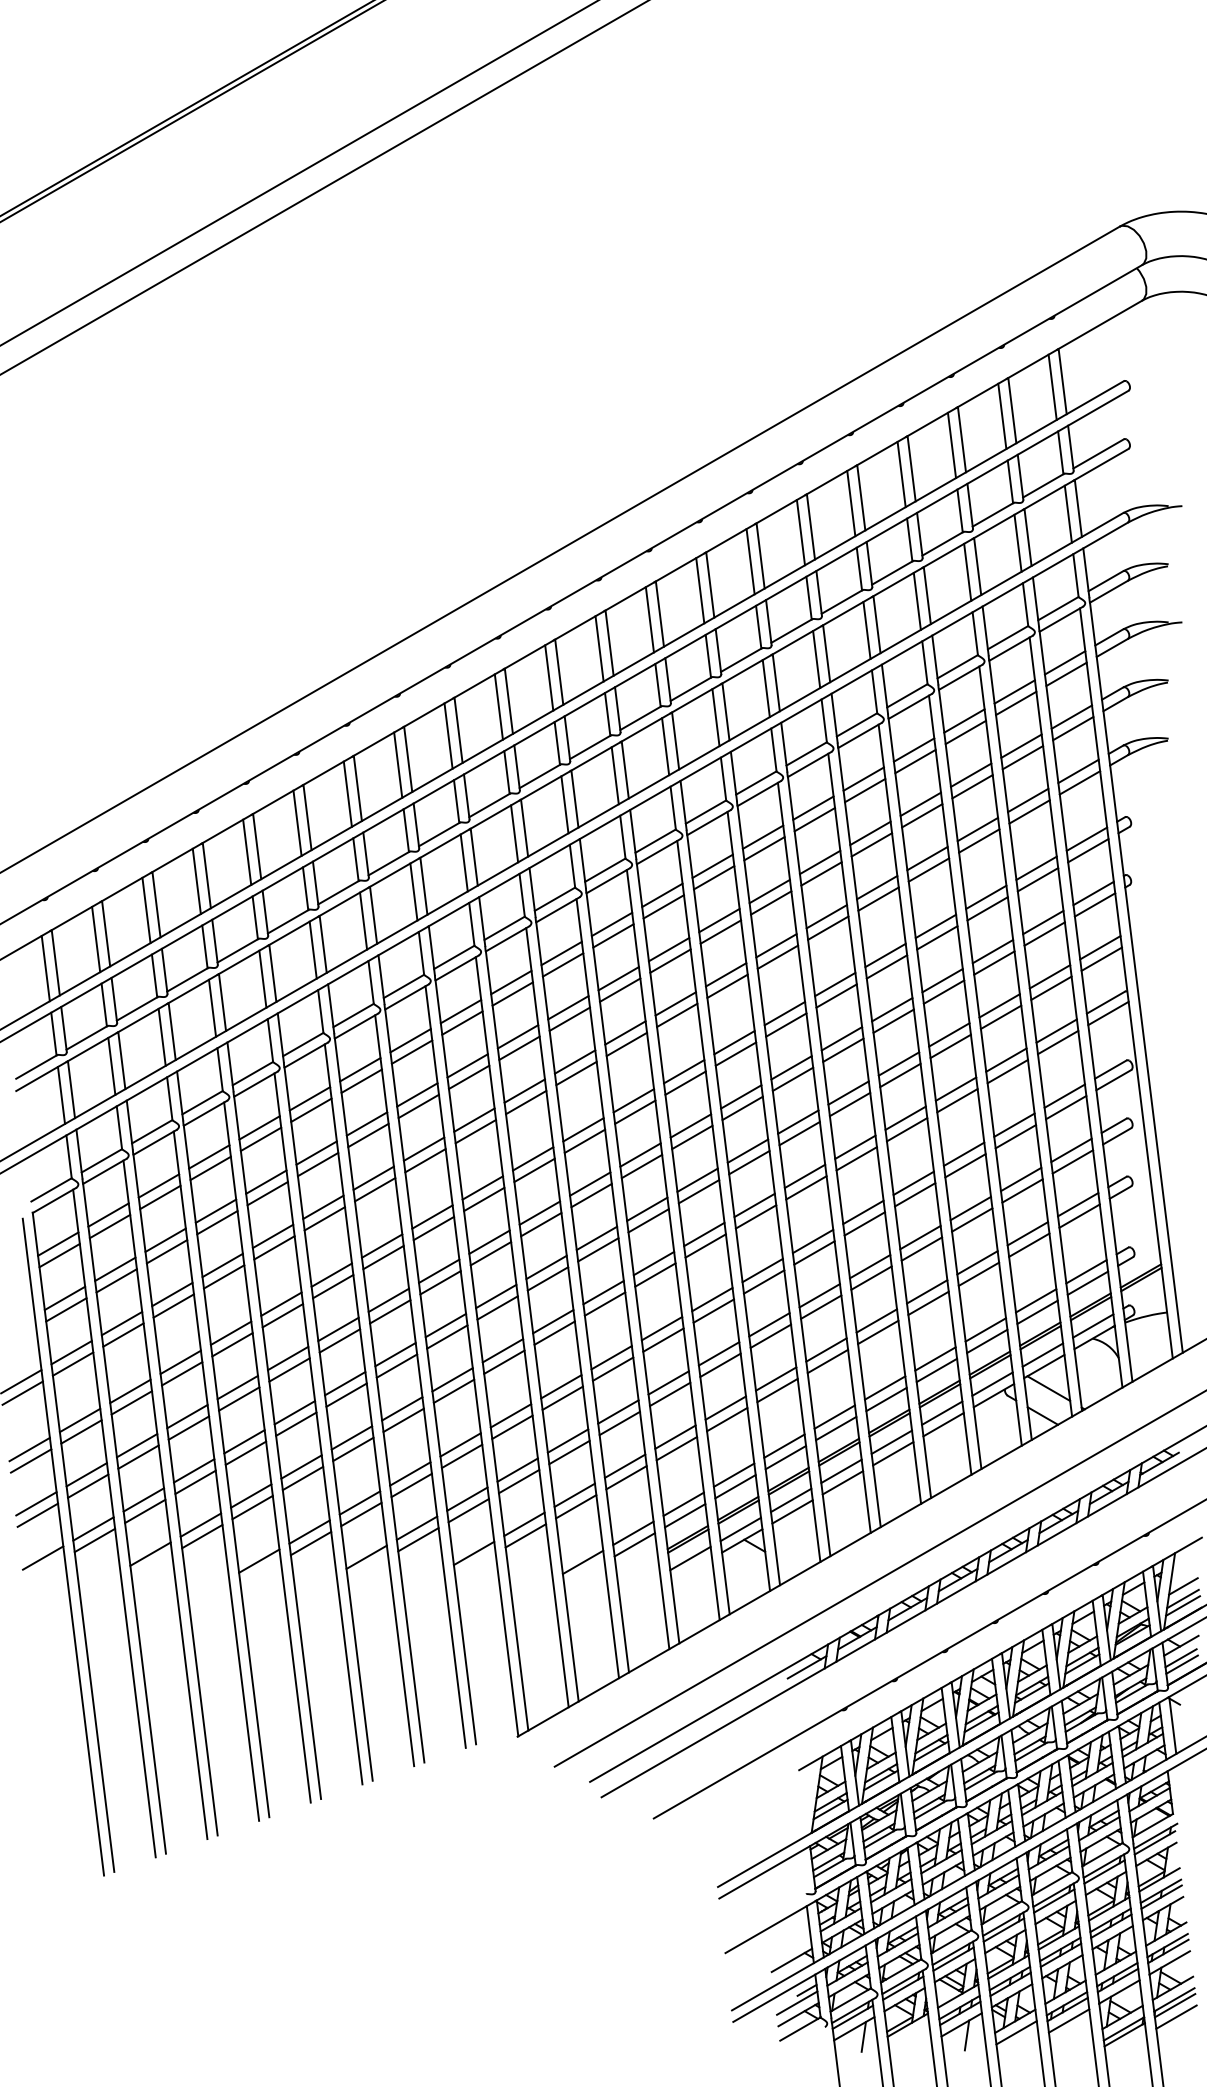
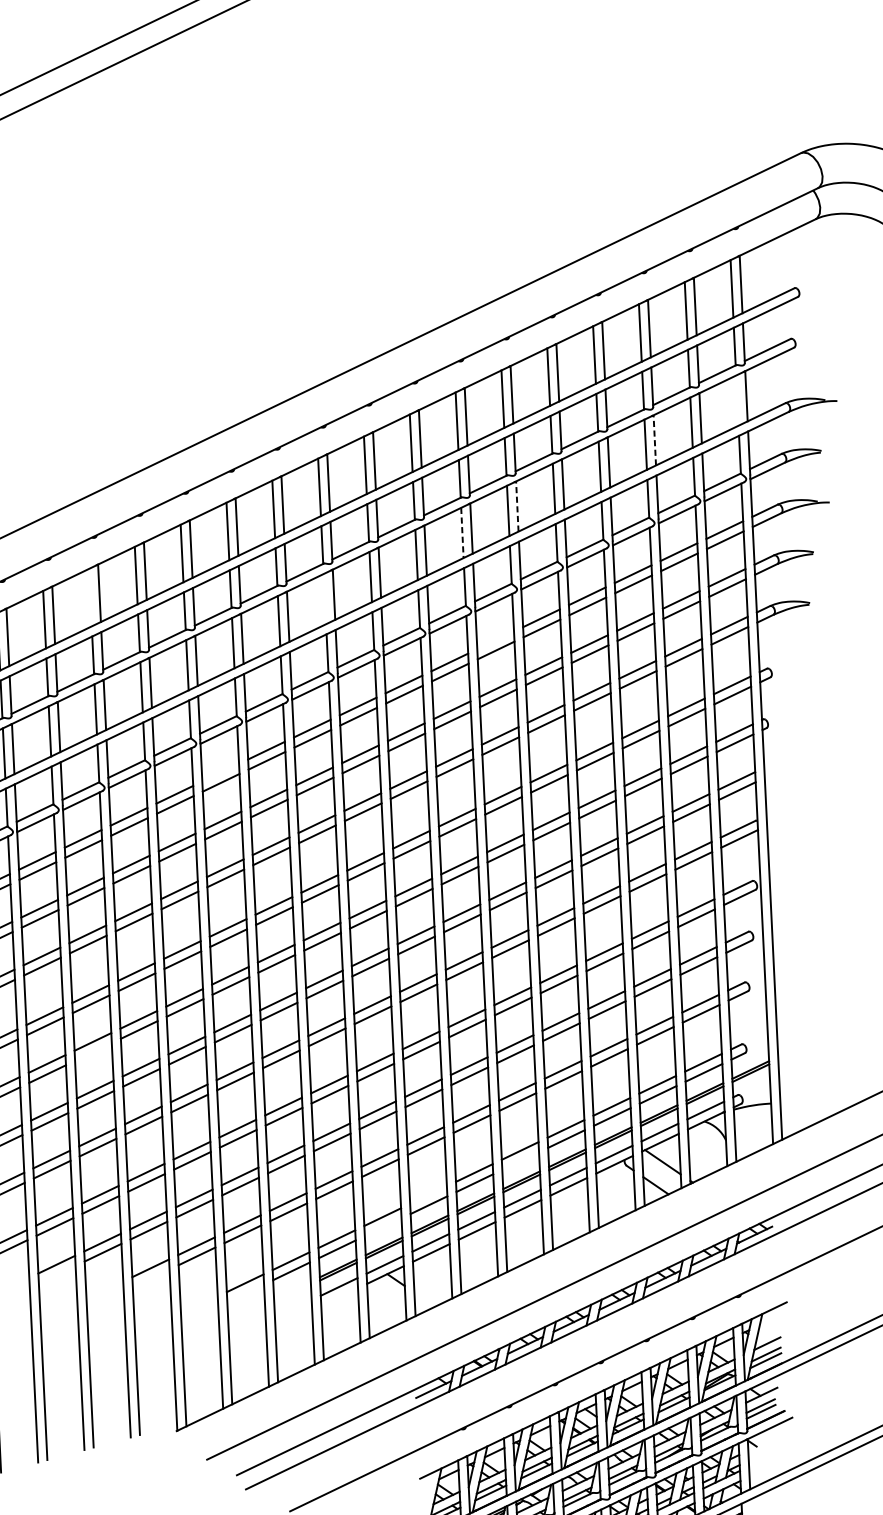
line: (1067, 513) -> (736, 399), removed
line: (977, 566) -> (654, 440), solid -> dashed
line: (826, 653) -> (517, 506), solid -> dashed
line: (766, 688) -> (462, 532), solid -> dashed
line: (614, 775) -> (324, 598), removed
line: (347, 793) -> (90, 597), removed
line: (813, 807) -> (495, 639), removed
line: (511, 982) -> (220, 772), removed
line: (390, 1311) -> (93, 1051), removed
line: (886, 1399) -> (520, 1161), removed
line: (784, 1445) -> (428, 1194), removed
line: (735, 1486) -> (383, 1227), removed

